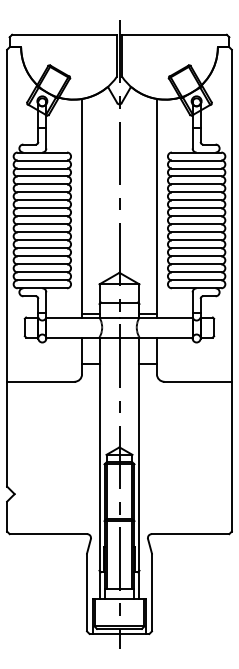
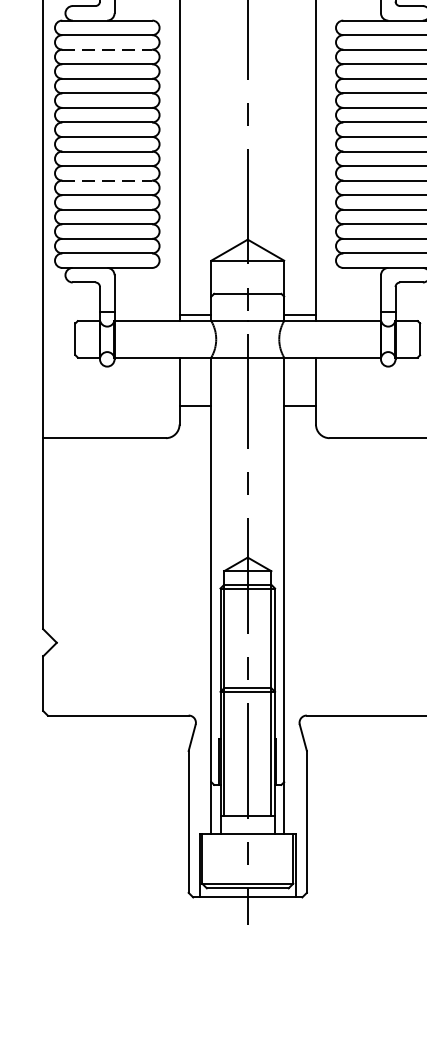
line: (42, 168) -> (107, 49), solid -> dashed
line: (42, 240) -> (107, 180), solid -> dashed

